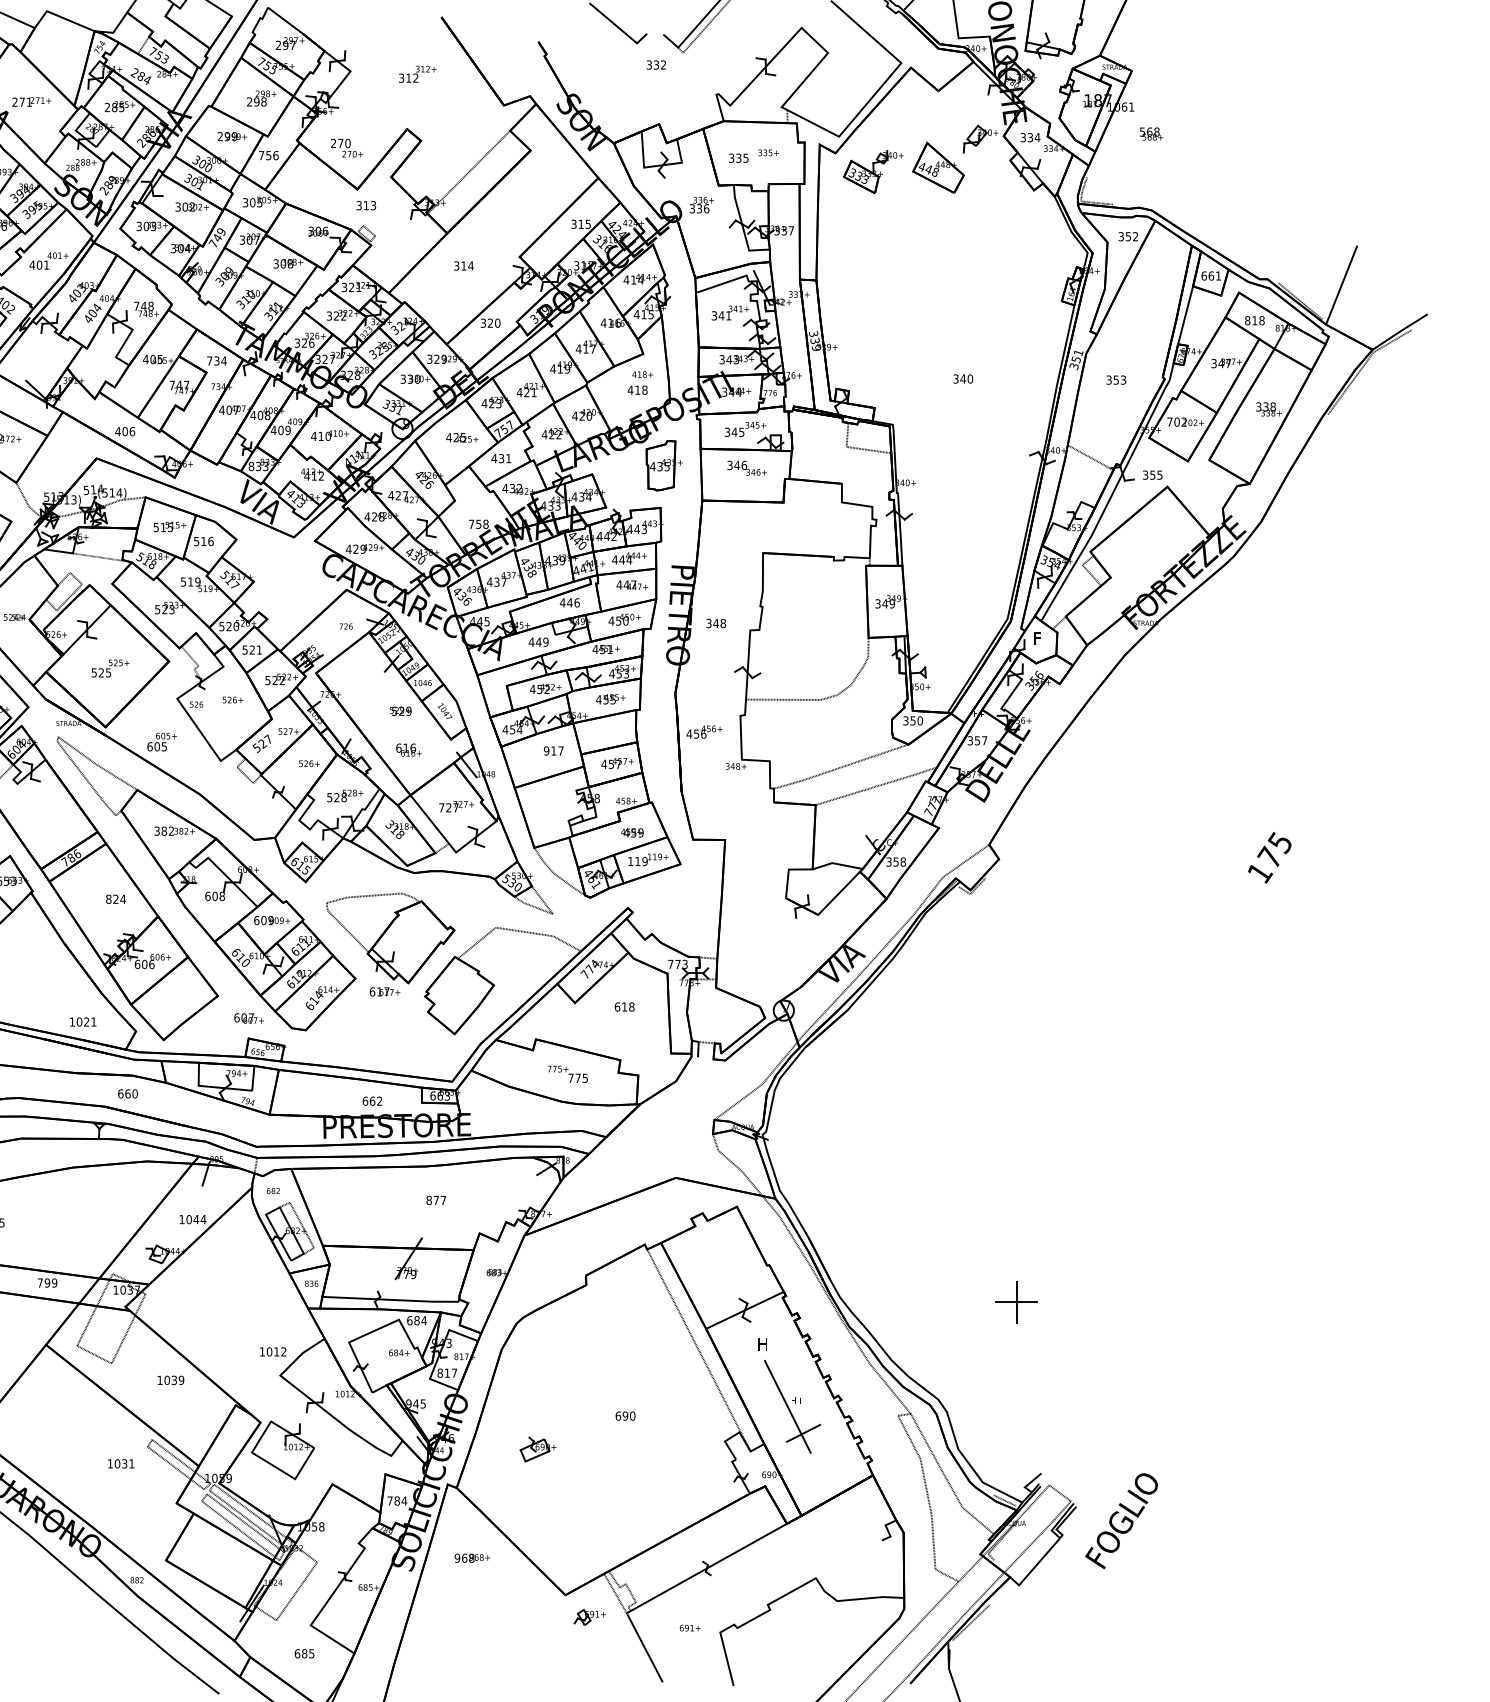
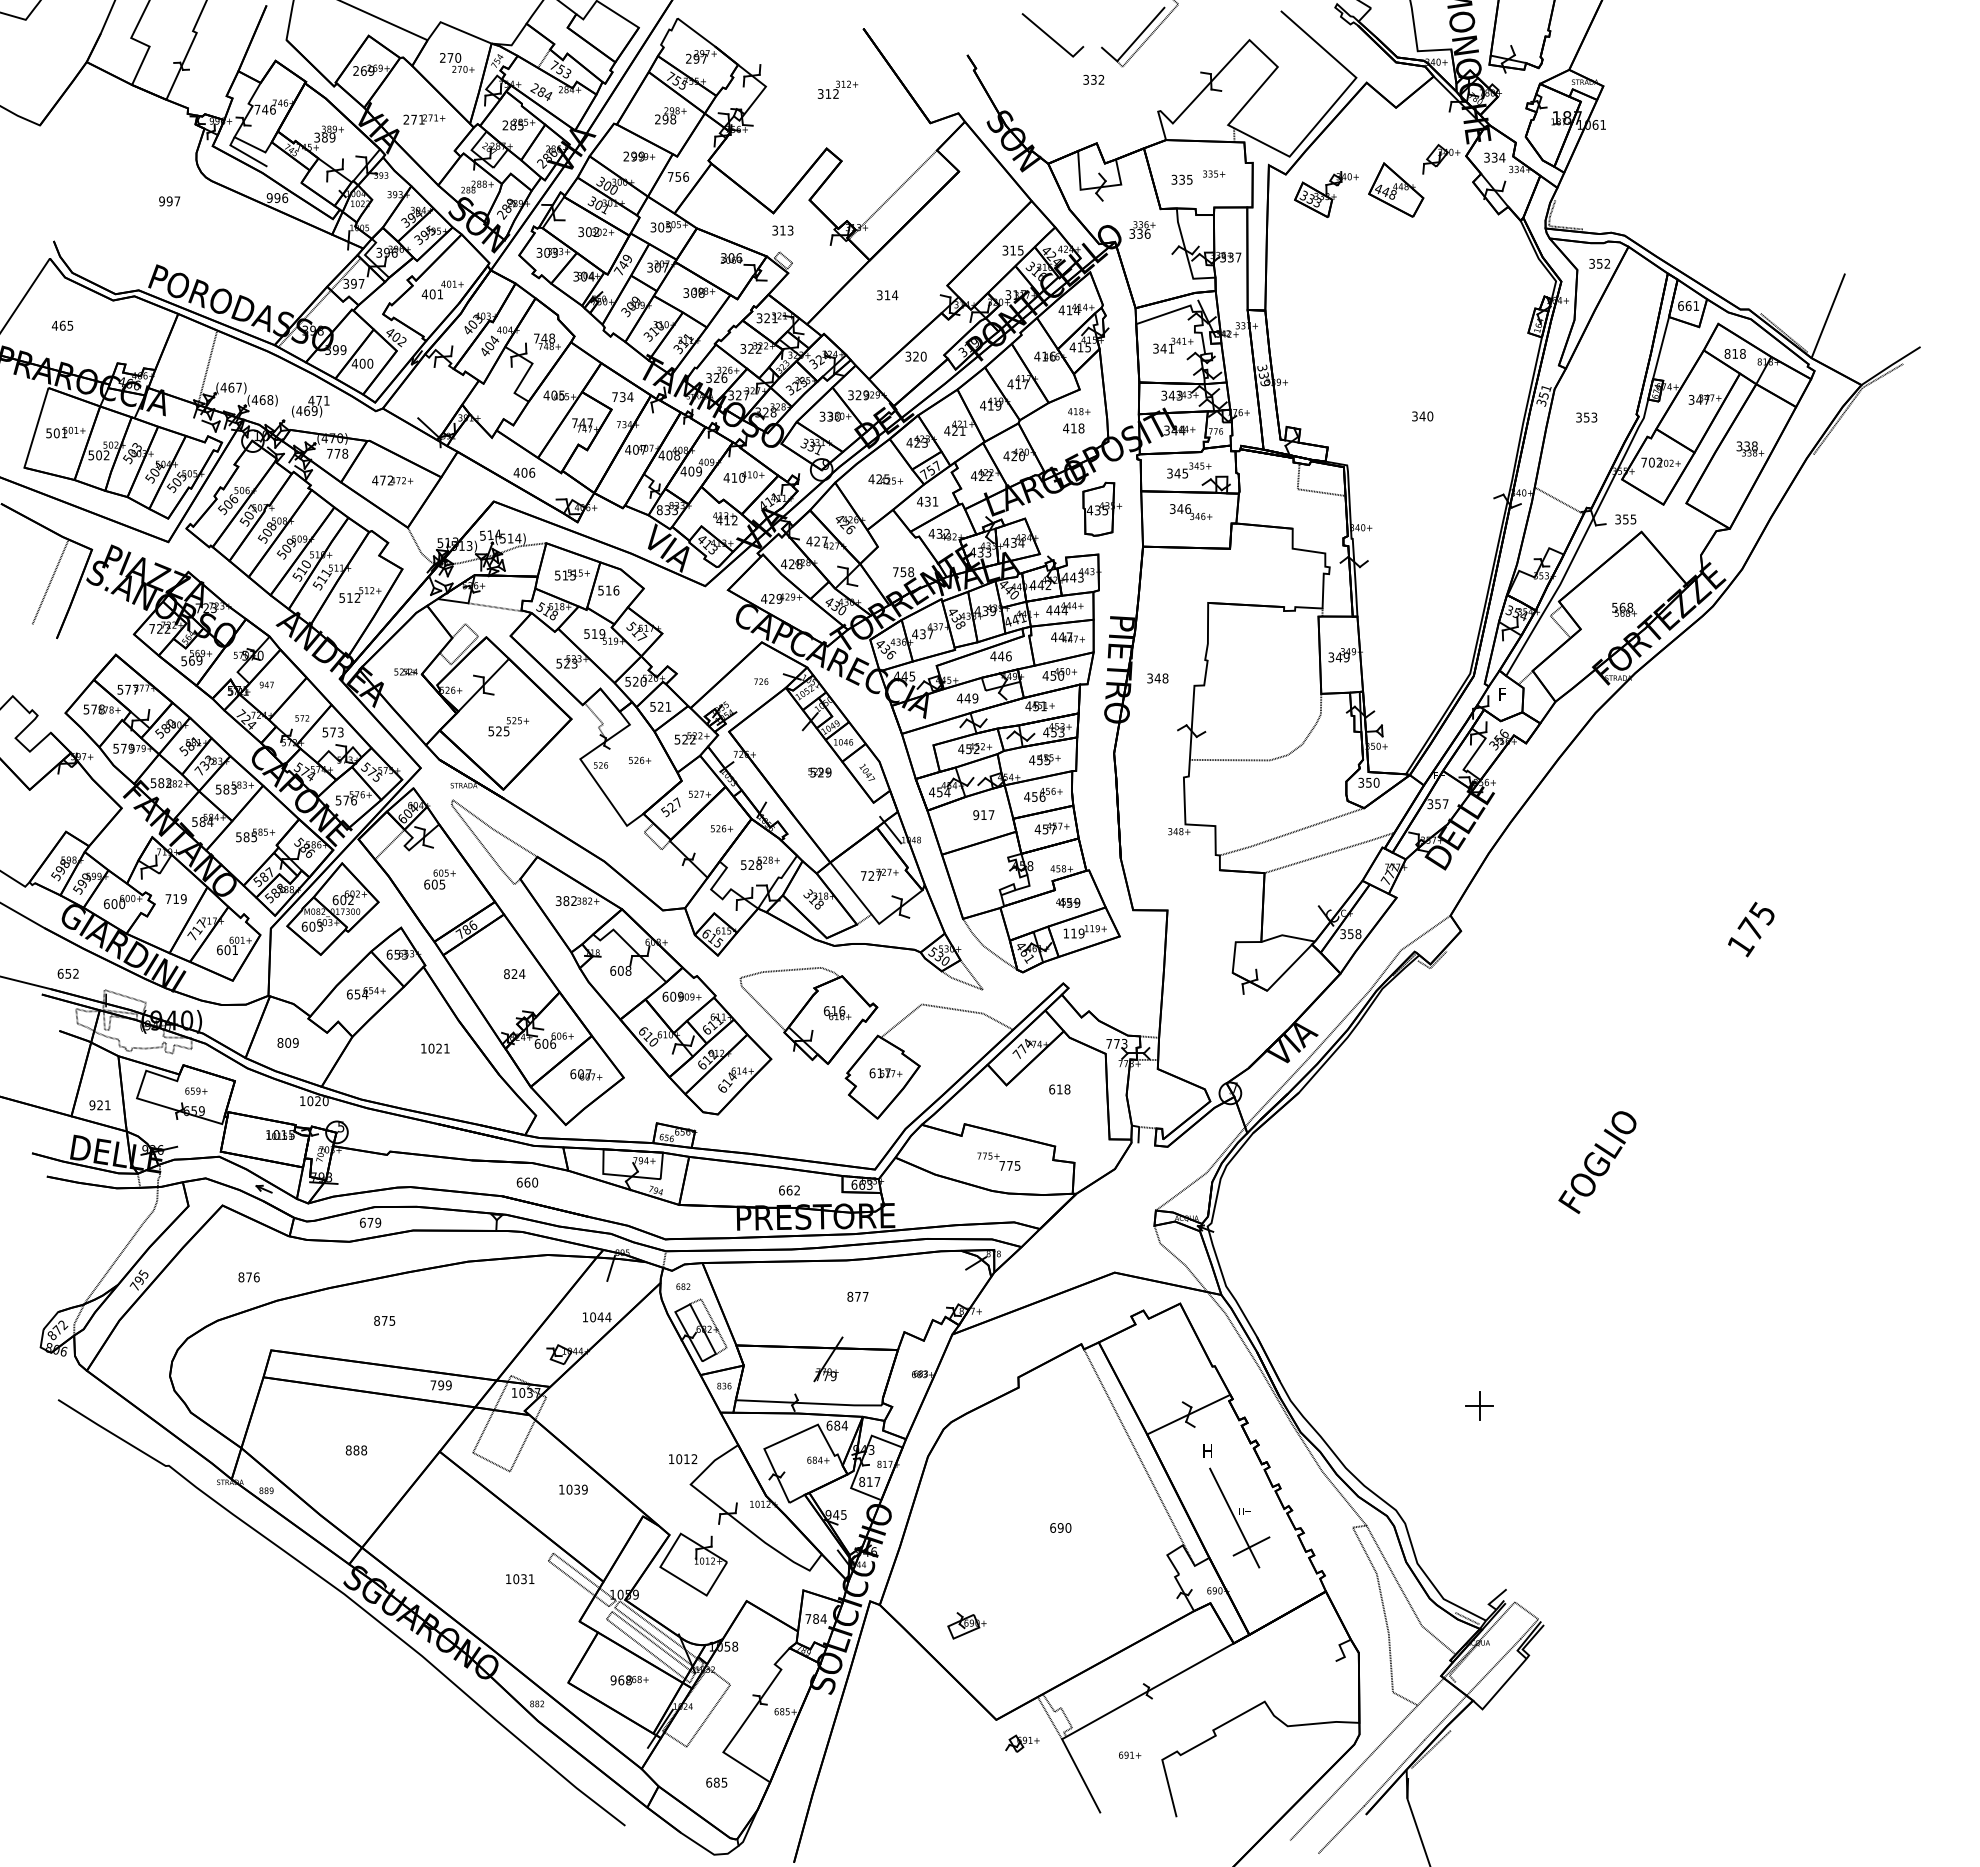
text: (1151, 133) -> (1624, 609), moved
text: (347, 147) -> (457, 62), moved
text: (704, 731) -> (1043, 794), moved
text: (161, 742) -> (439, 879), moved
text: (408, 750) -> (837, 1013), moved
text: (384, 992) -> (885, 1073), moved
text: (249, 1018) -> (586, 1074), moved
text: (83, 1021) -> (435, 1048), moved
part: (1016, 1301) -> (1479, 1405), size x0.62
part: (537, 1449) -> (966, 1625), moved
text: (1121, 1521) -> (1597, 1162), moved
text: (472, 1558) -> (629, 1680), moved

